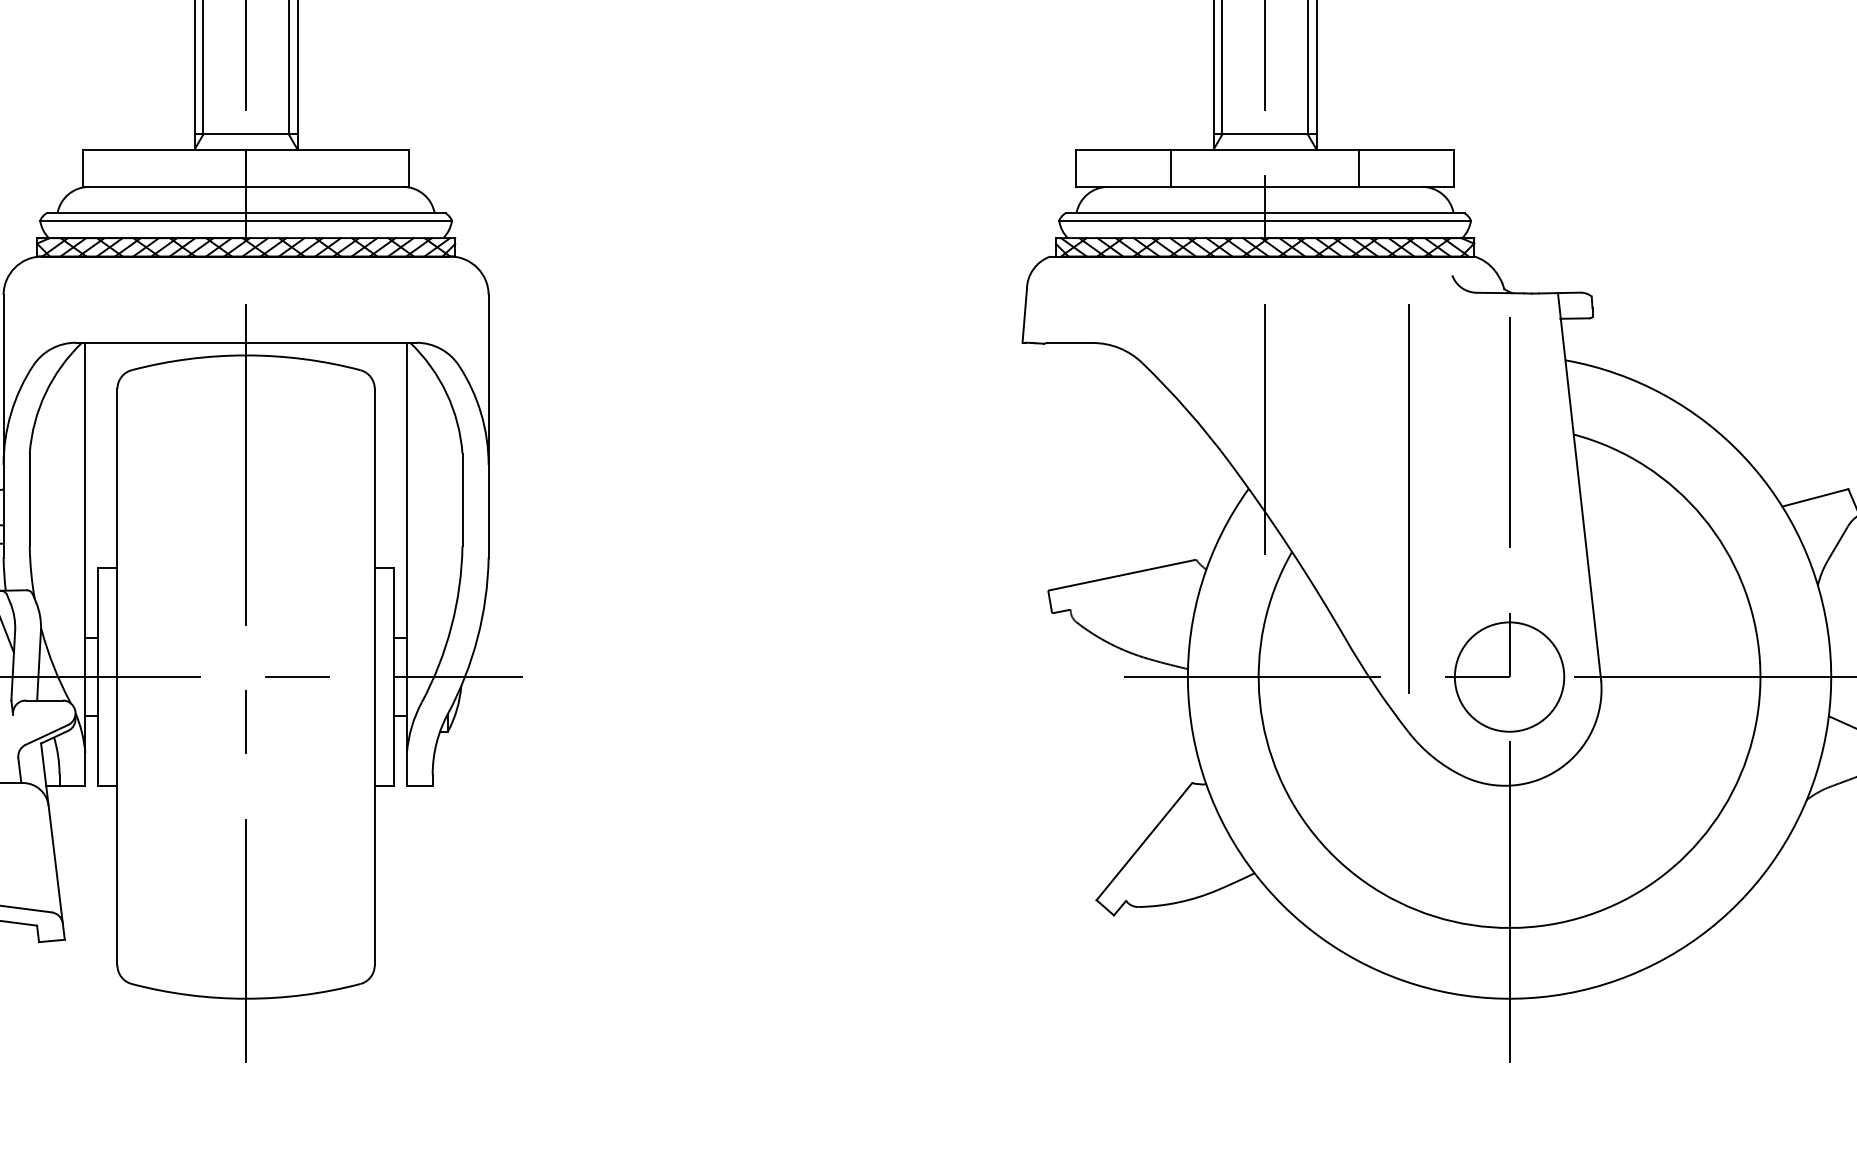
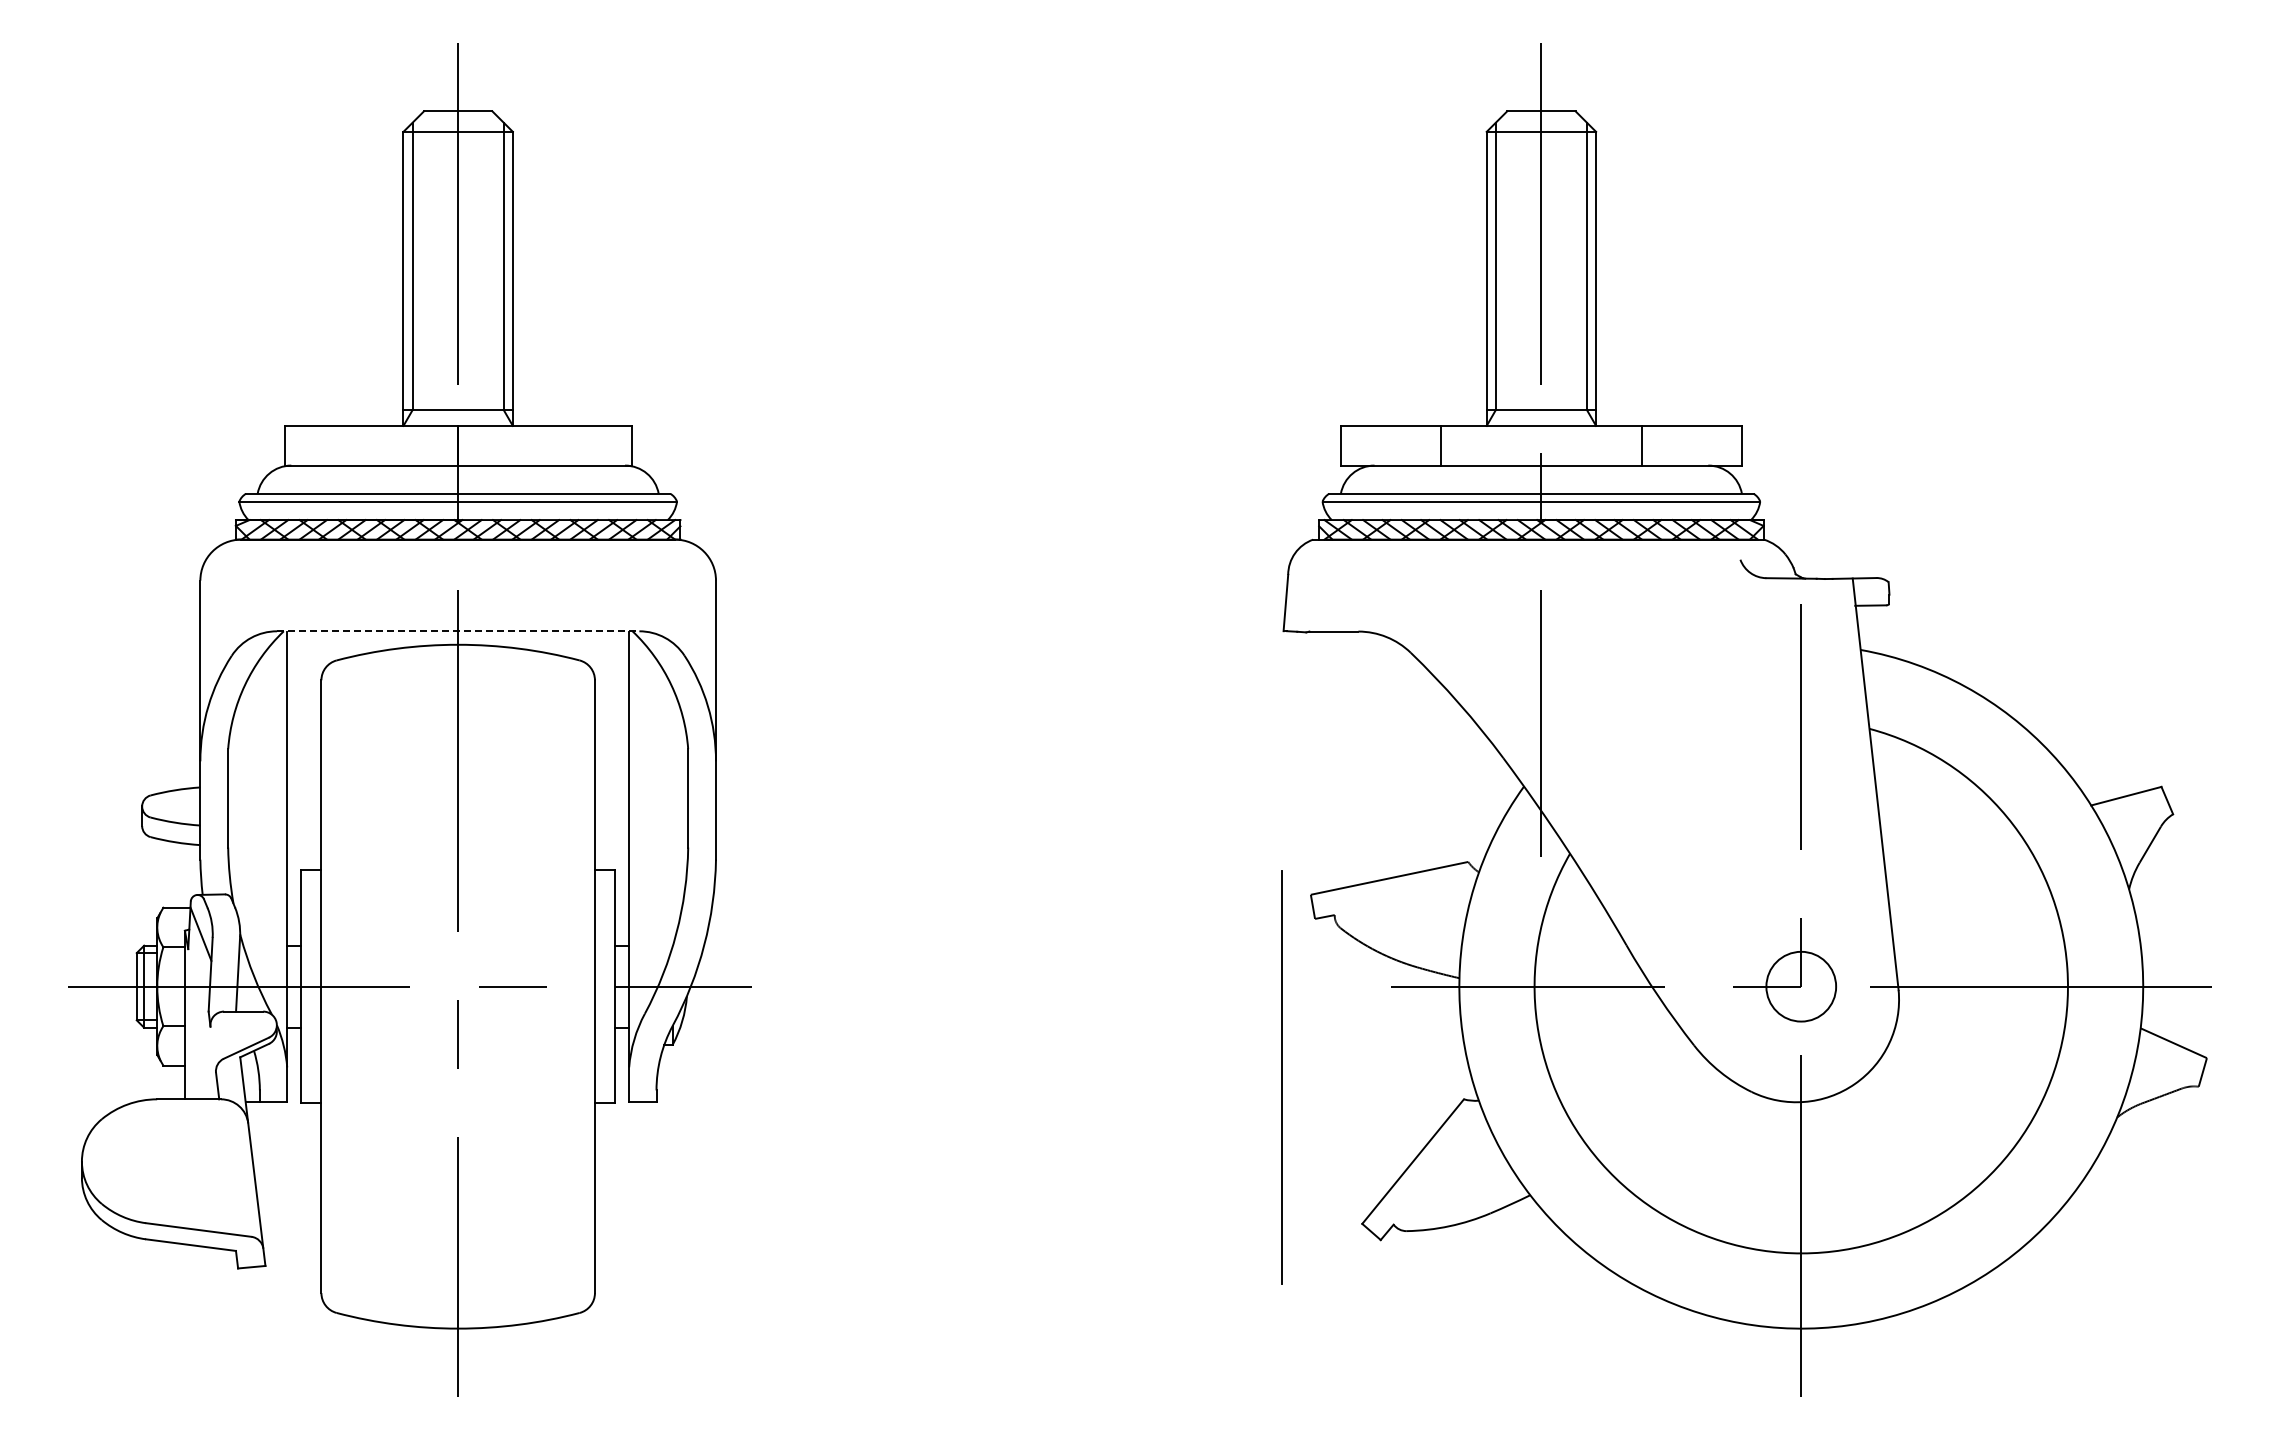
line: (246, 342) -> (458, 631), solid -> dashed
line: (1408, 499) -> (1281, 1077), moved
circle: (1509, 676) -> (1801, 986), size x0.6

